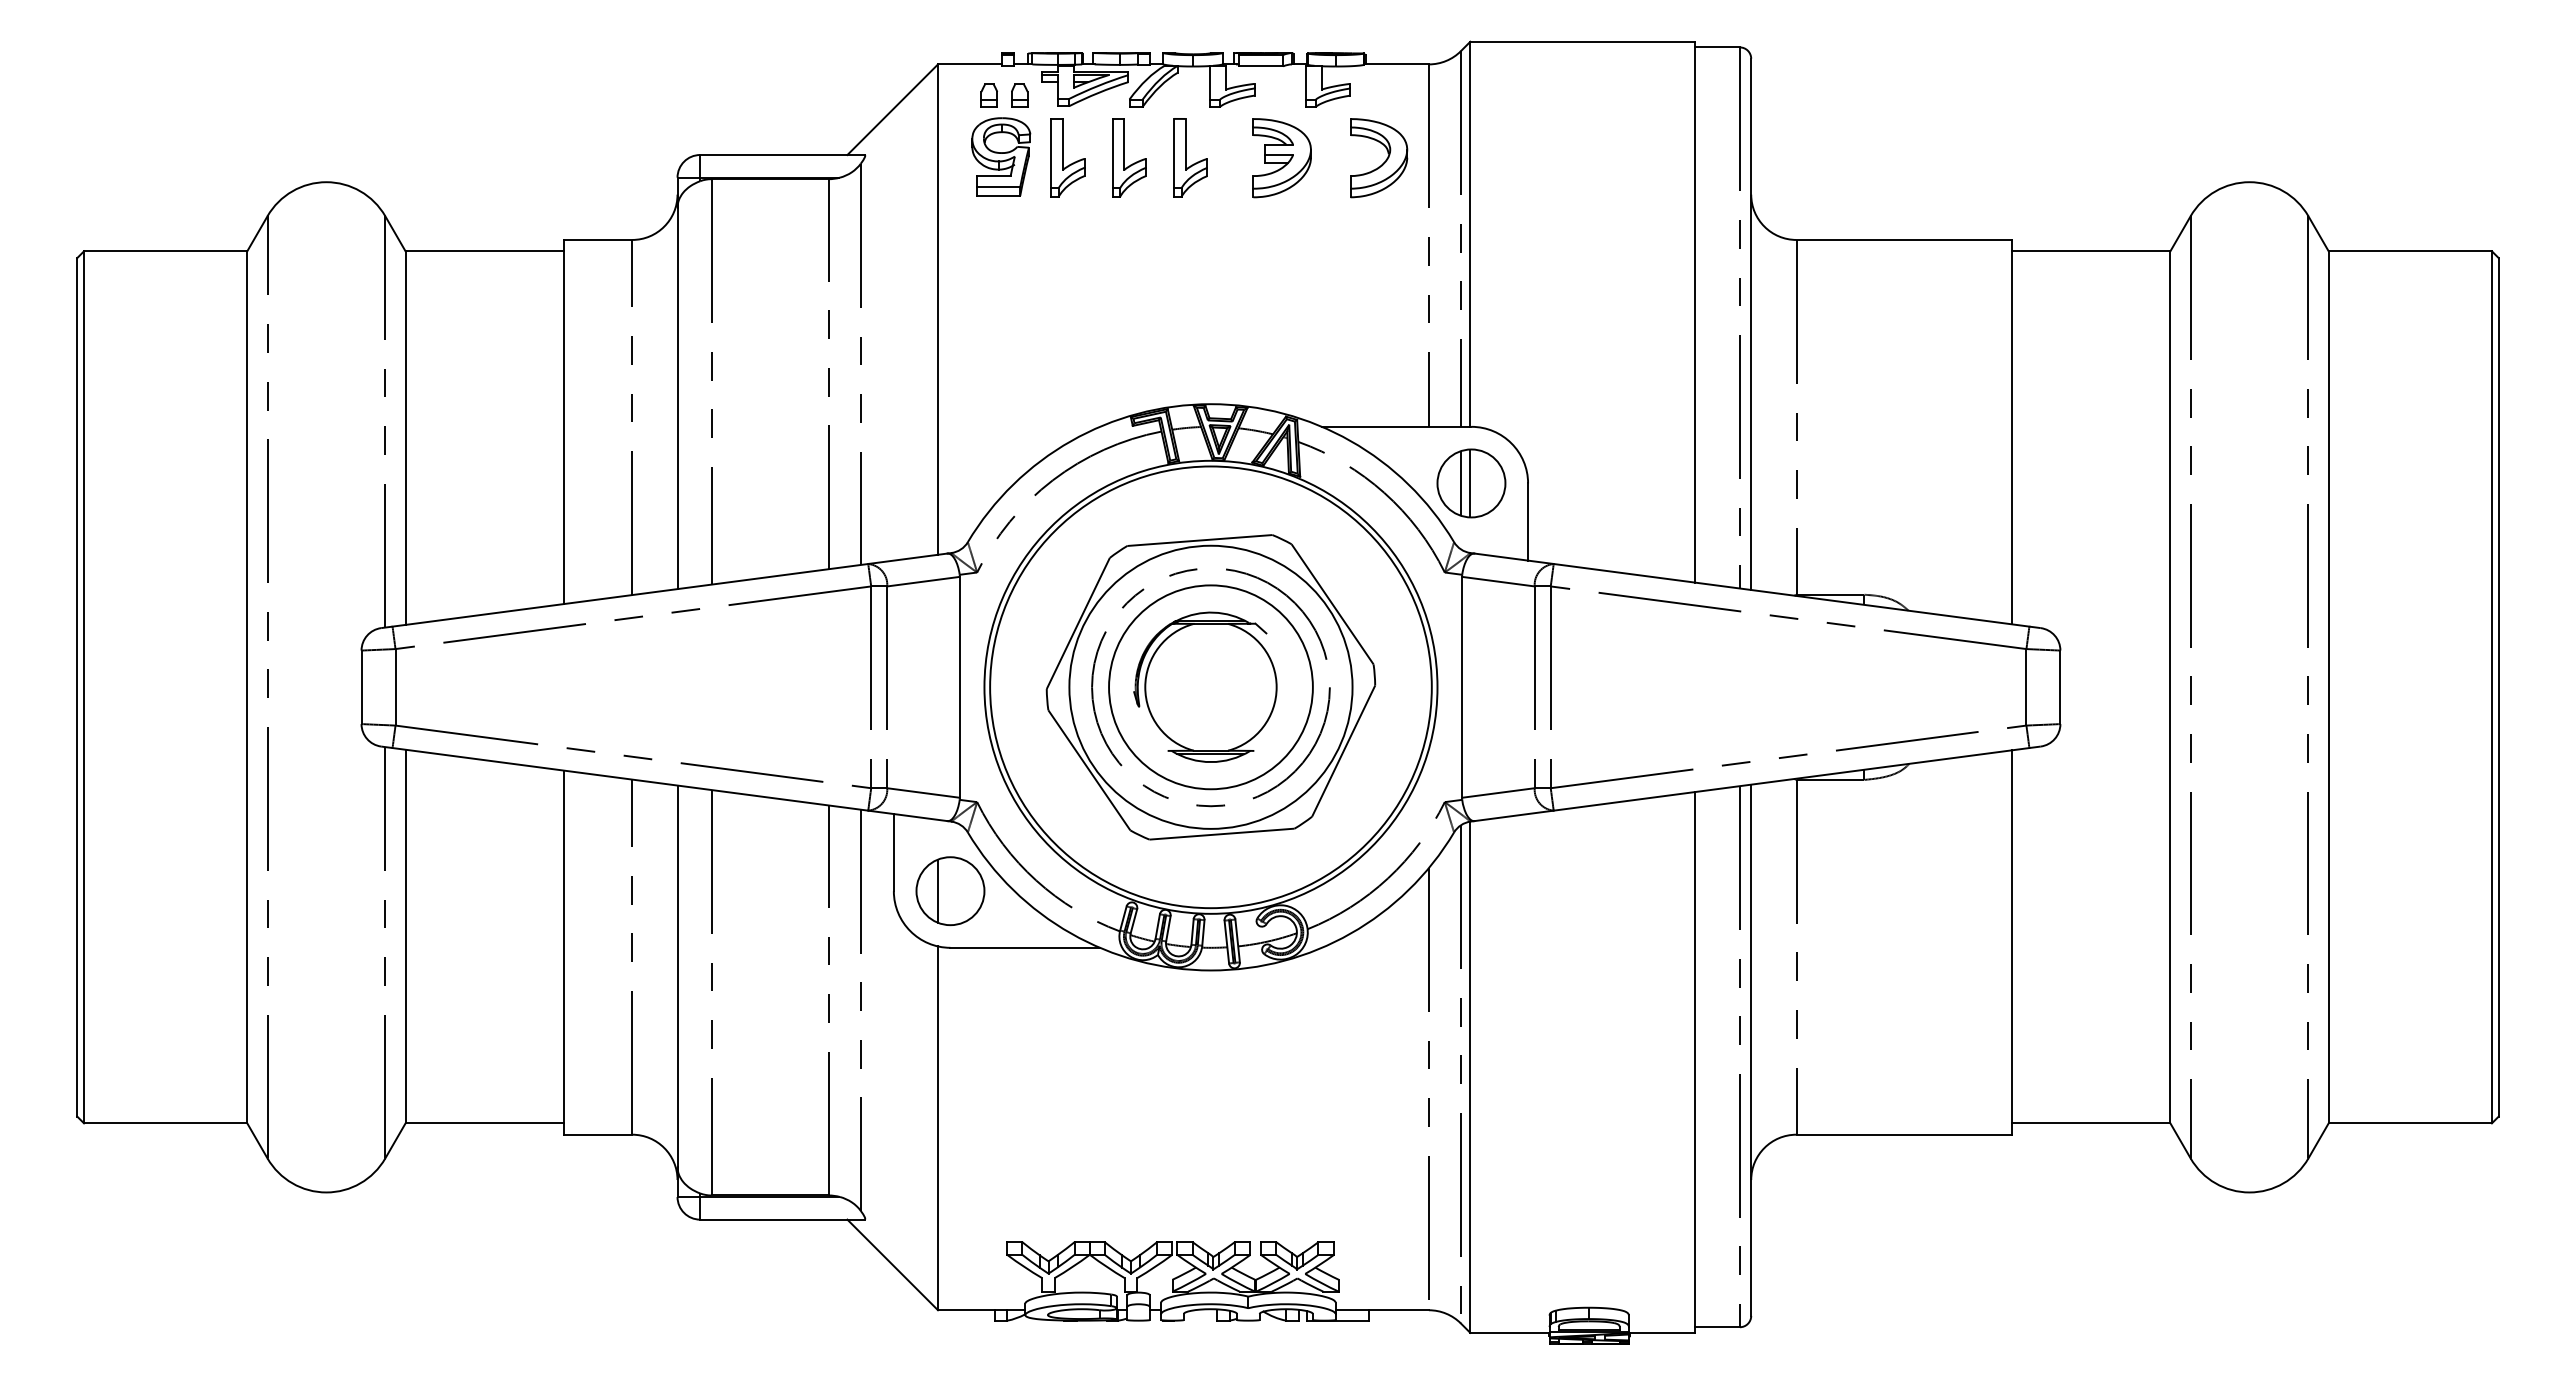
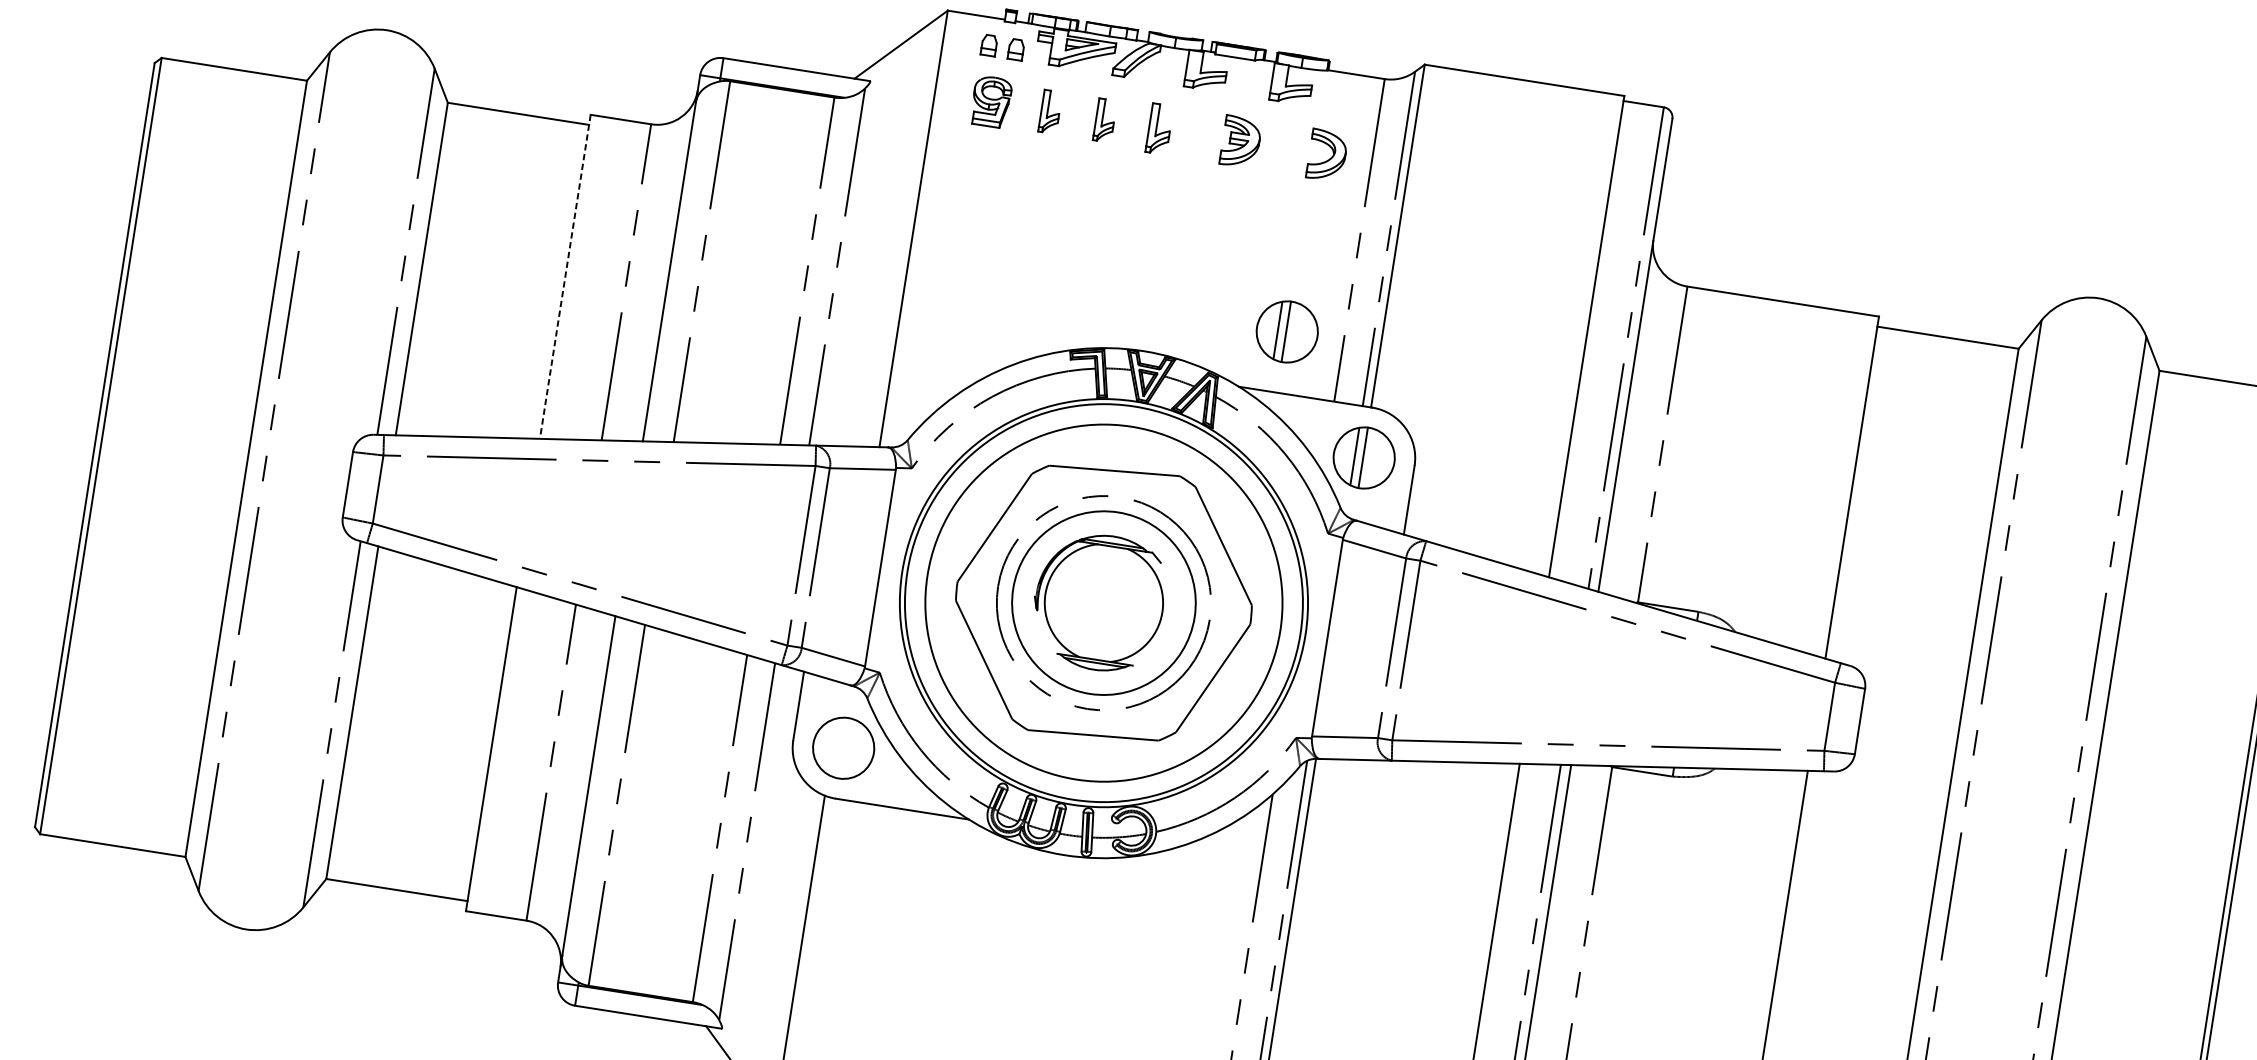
part: (1001, 156) -> (991, 101), size x0.7
part: (1067, 157) -> (1050, 111), size x0.6
part: (1129, 157) -> (1105, 120), size x0.6
part: (1190, 157) -> (1159, 128), size x0.7
part: (1281, 158) -> (1240, 142), size x0.7
part: (1379, 158) -> (1327, 155), size x0.7
part: (1365, 358) -> (1287, 332), added
line: (564, 422) -> (565, 277), solid -> dashed
circle: (1210, 686) -> (1103, 602), size x1.4
line: (938, 890) -> (833, 746), removed

